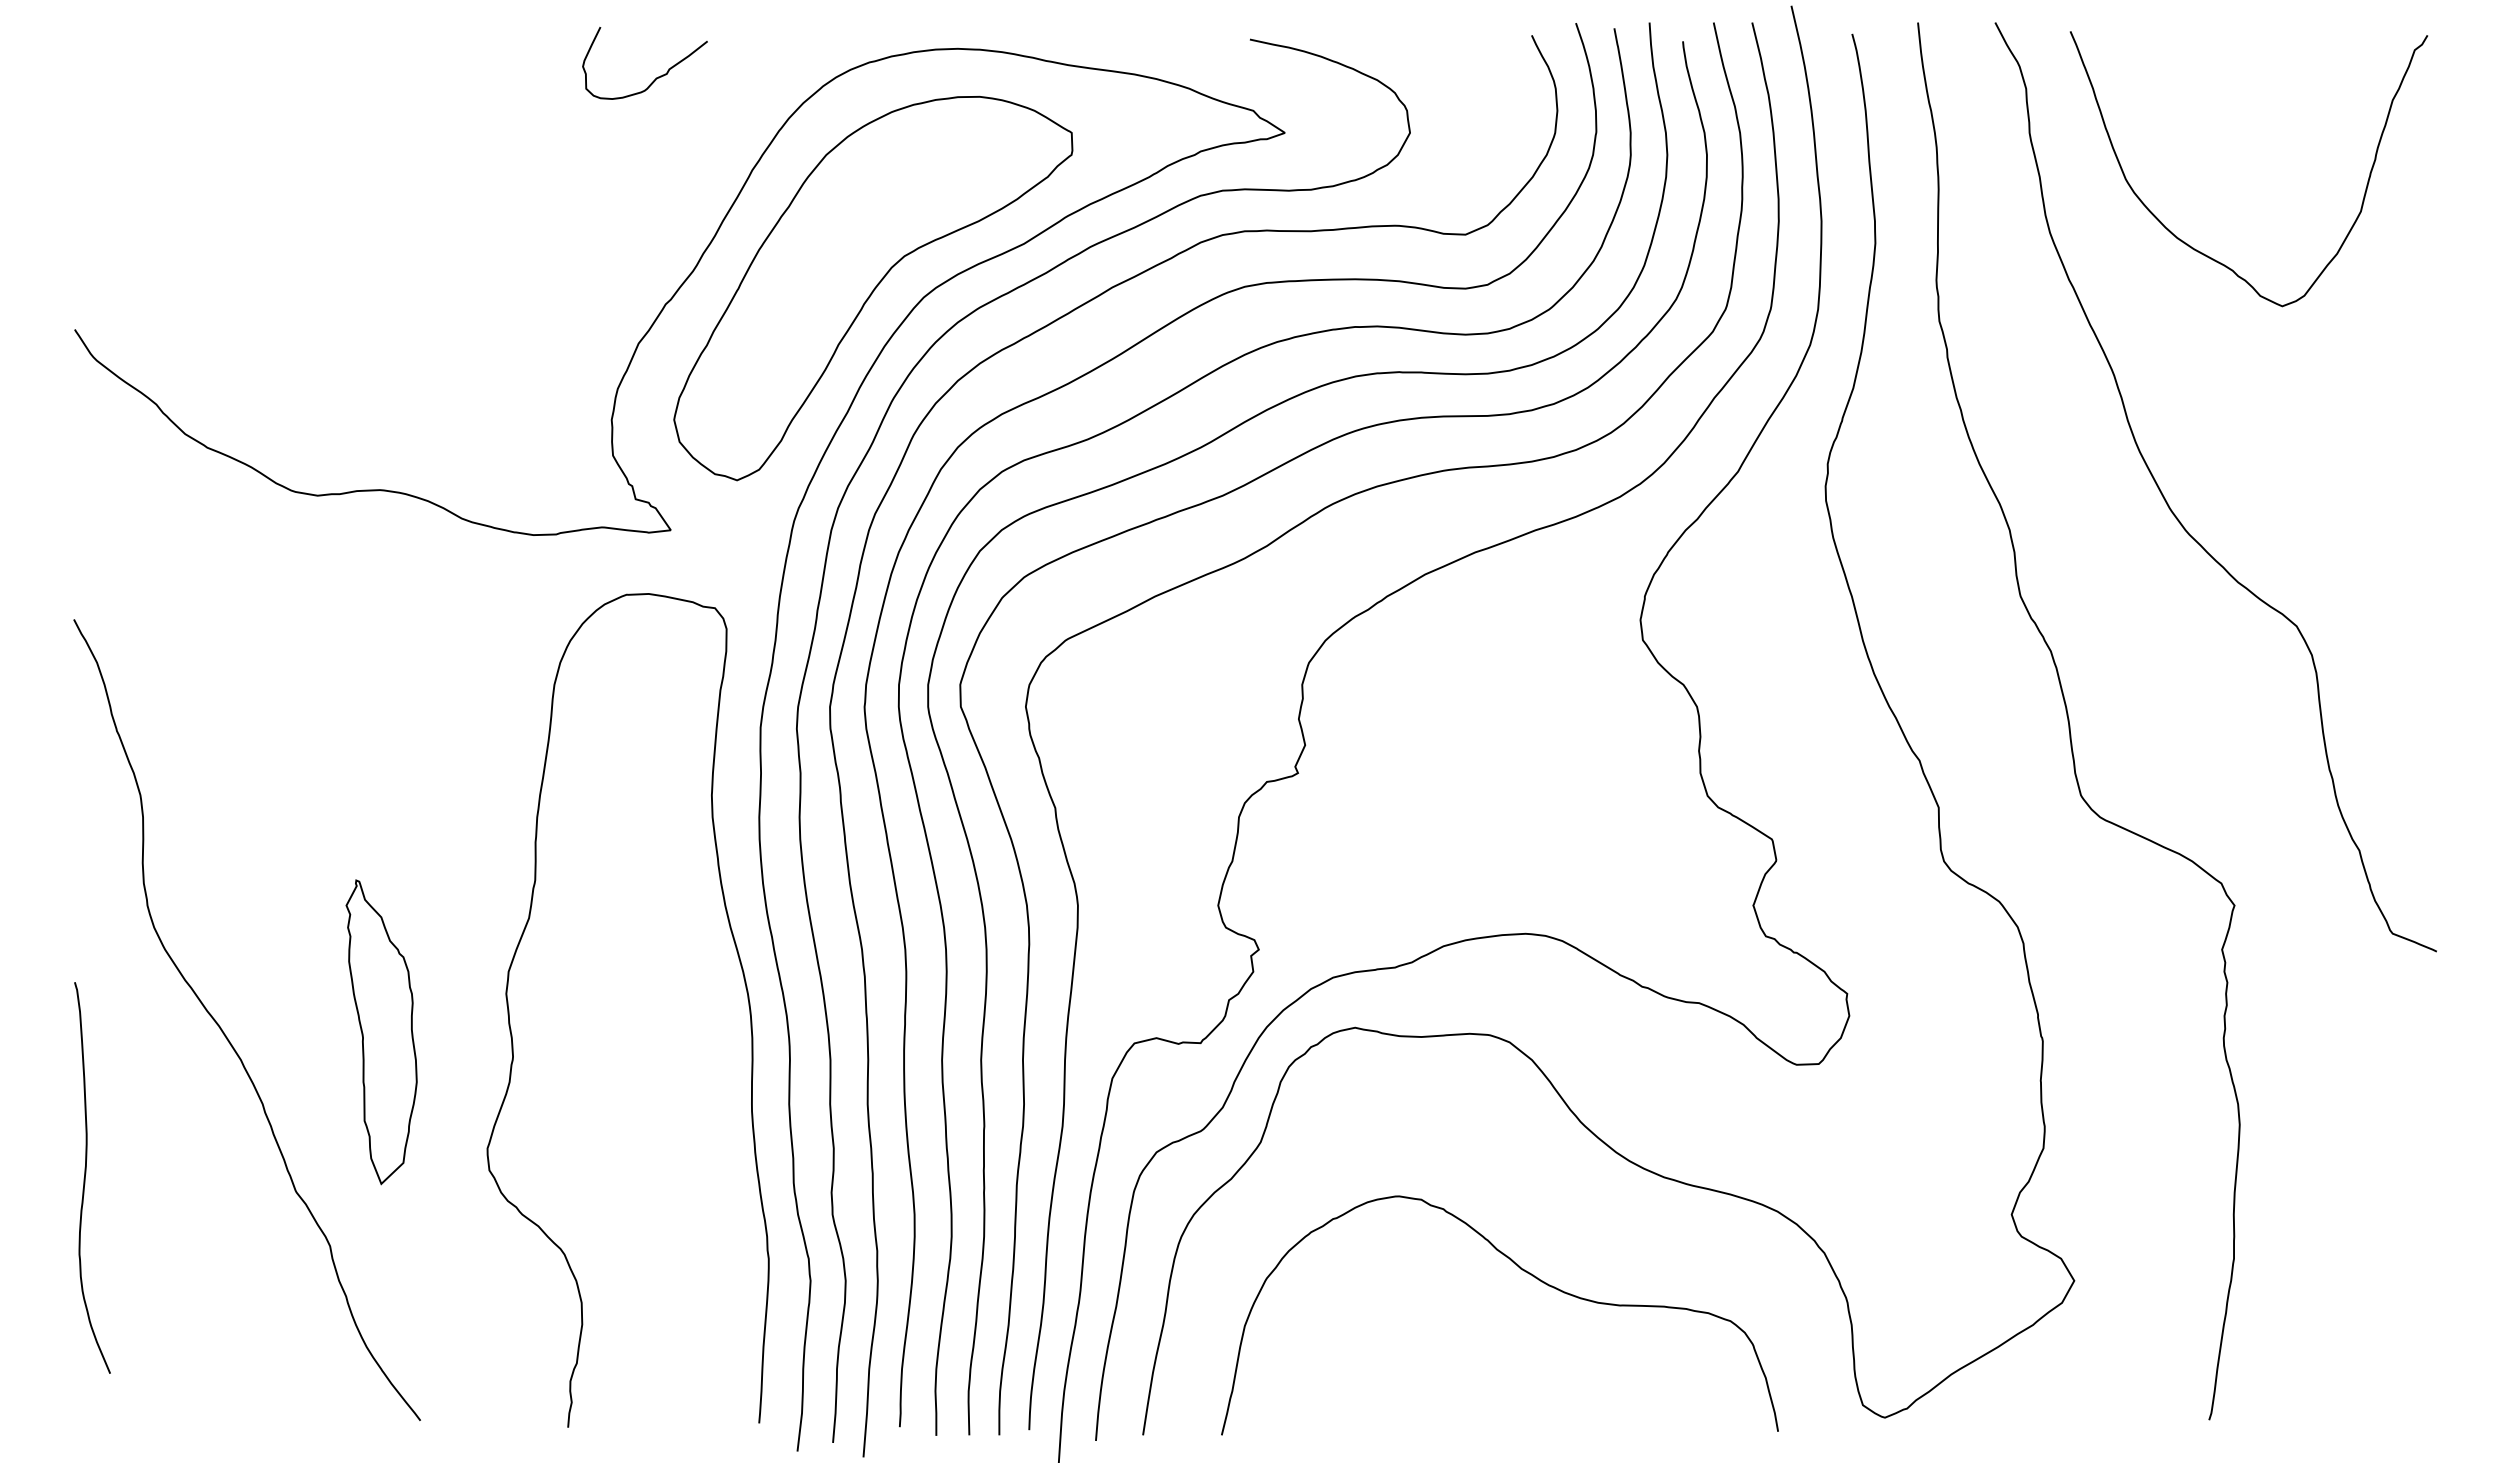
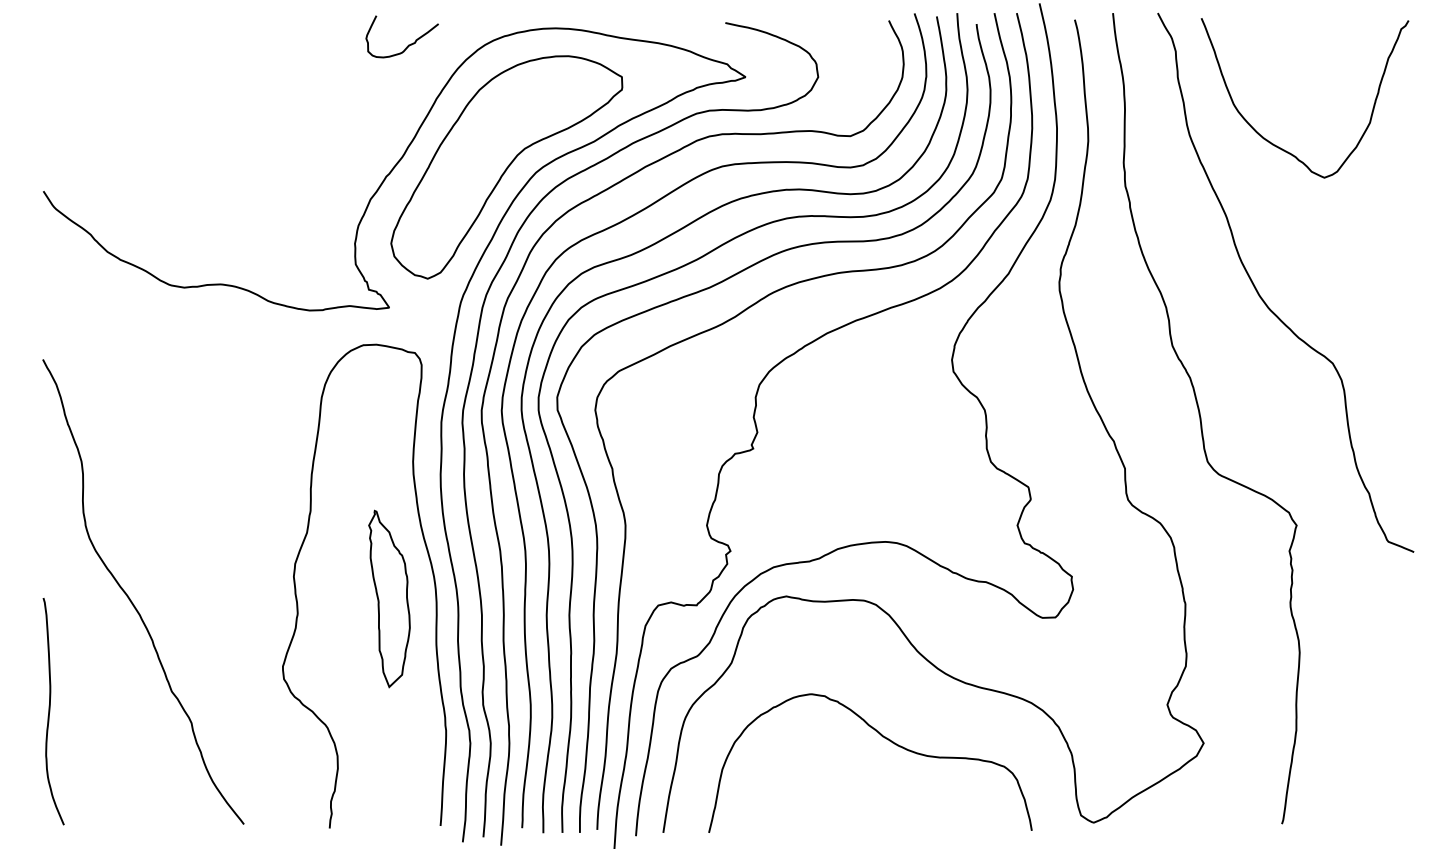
curve: (655, 76) -> (408, 44), moved
part: (381, 1031) -> (389, 598), moved
curve: (86, 1177) -> (50, 711), moved

